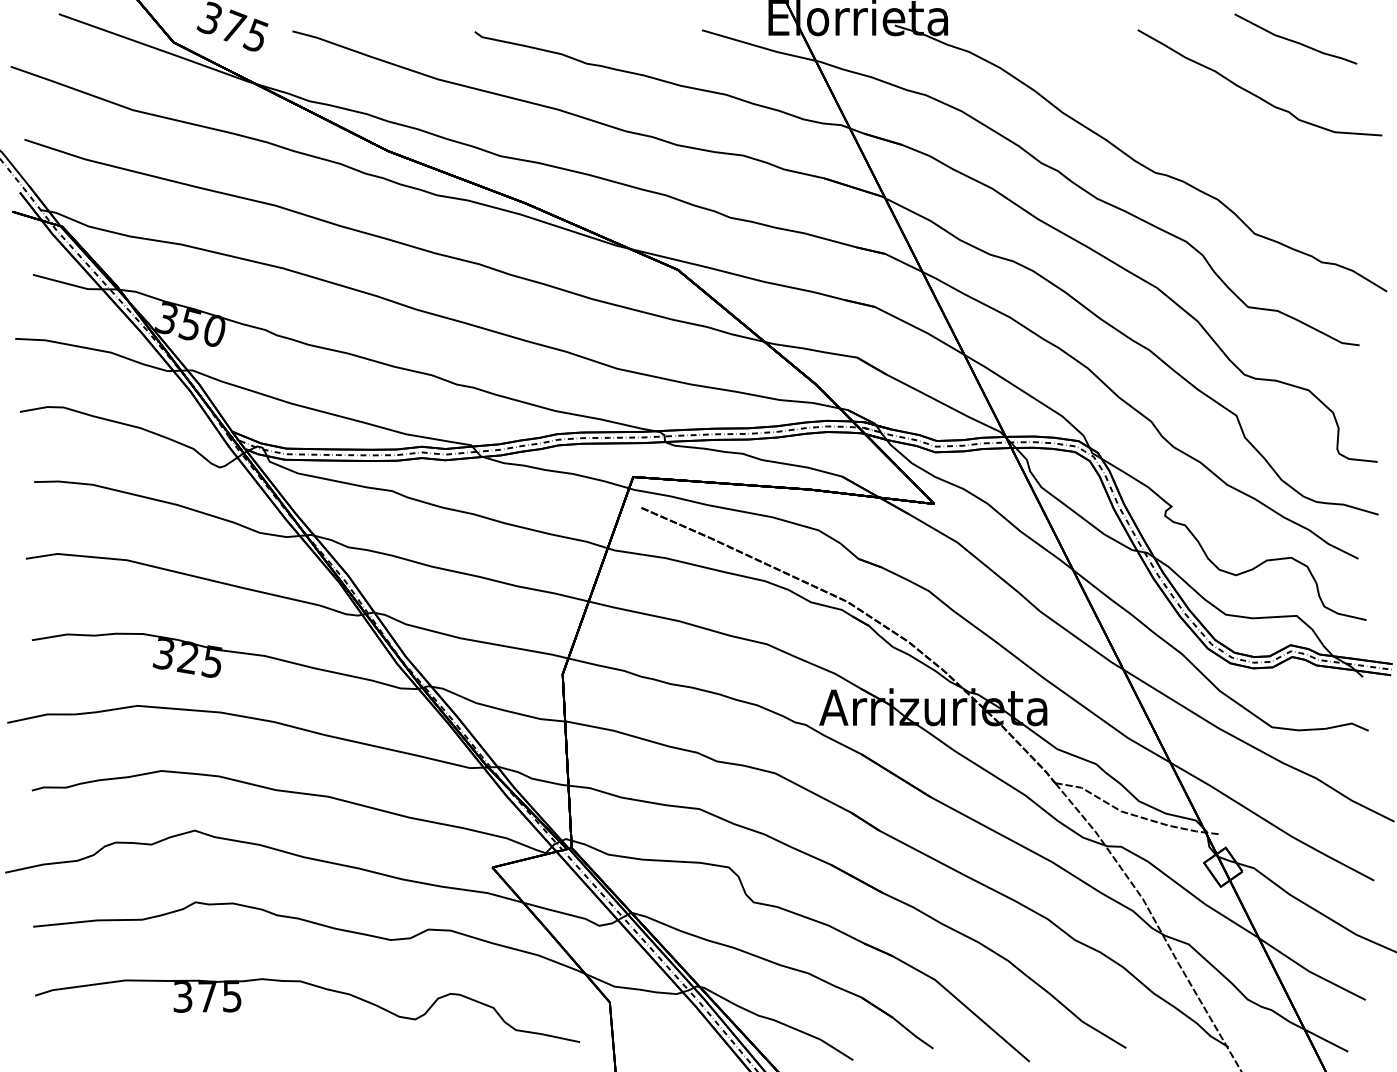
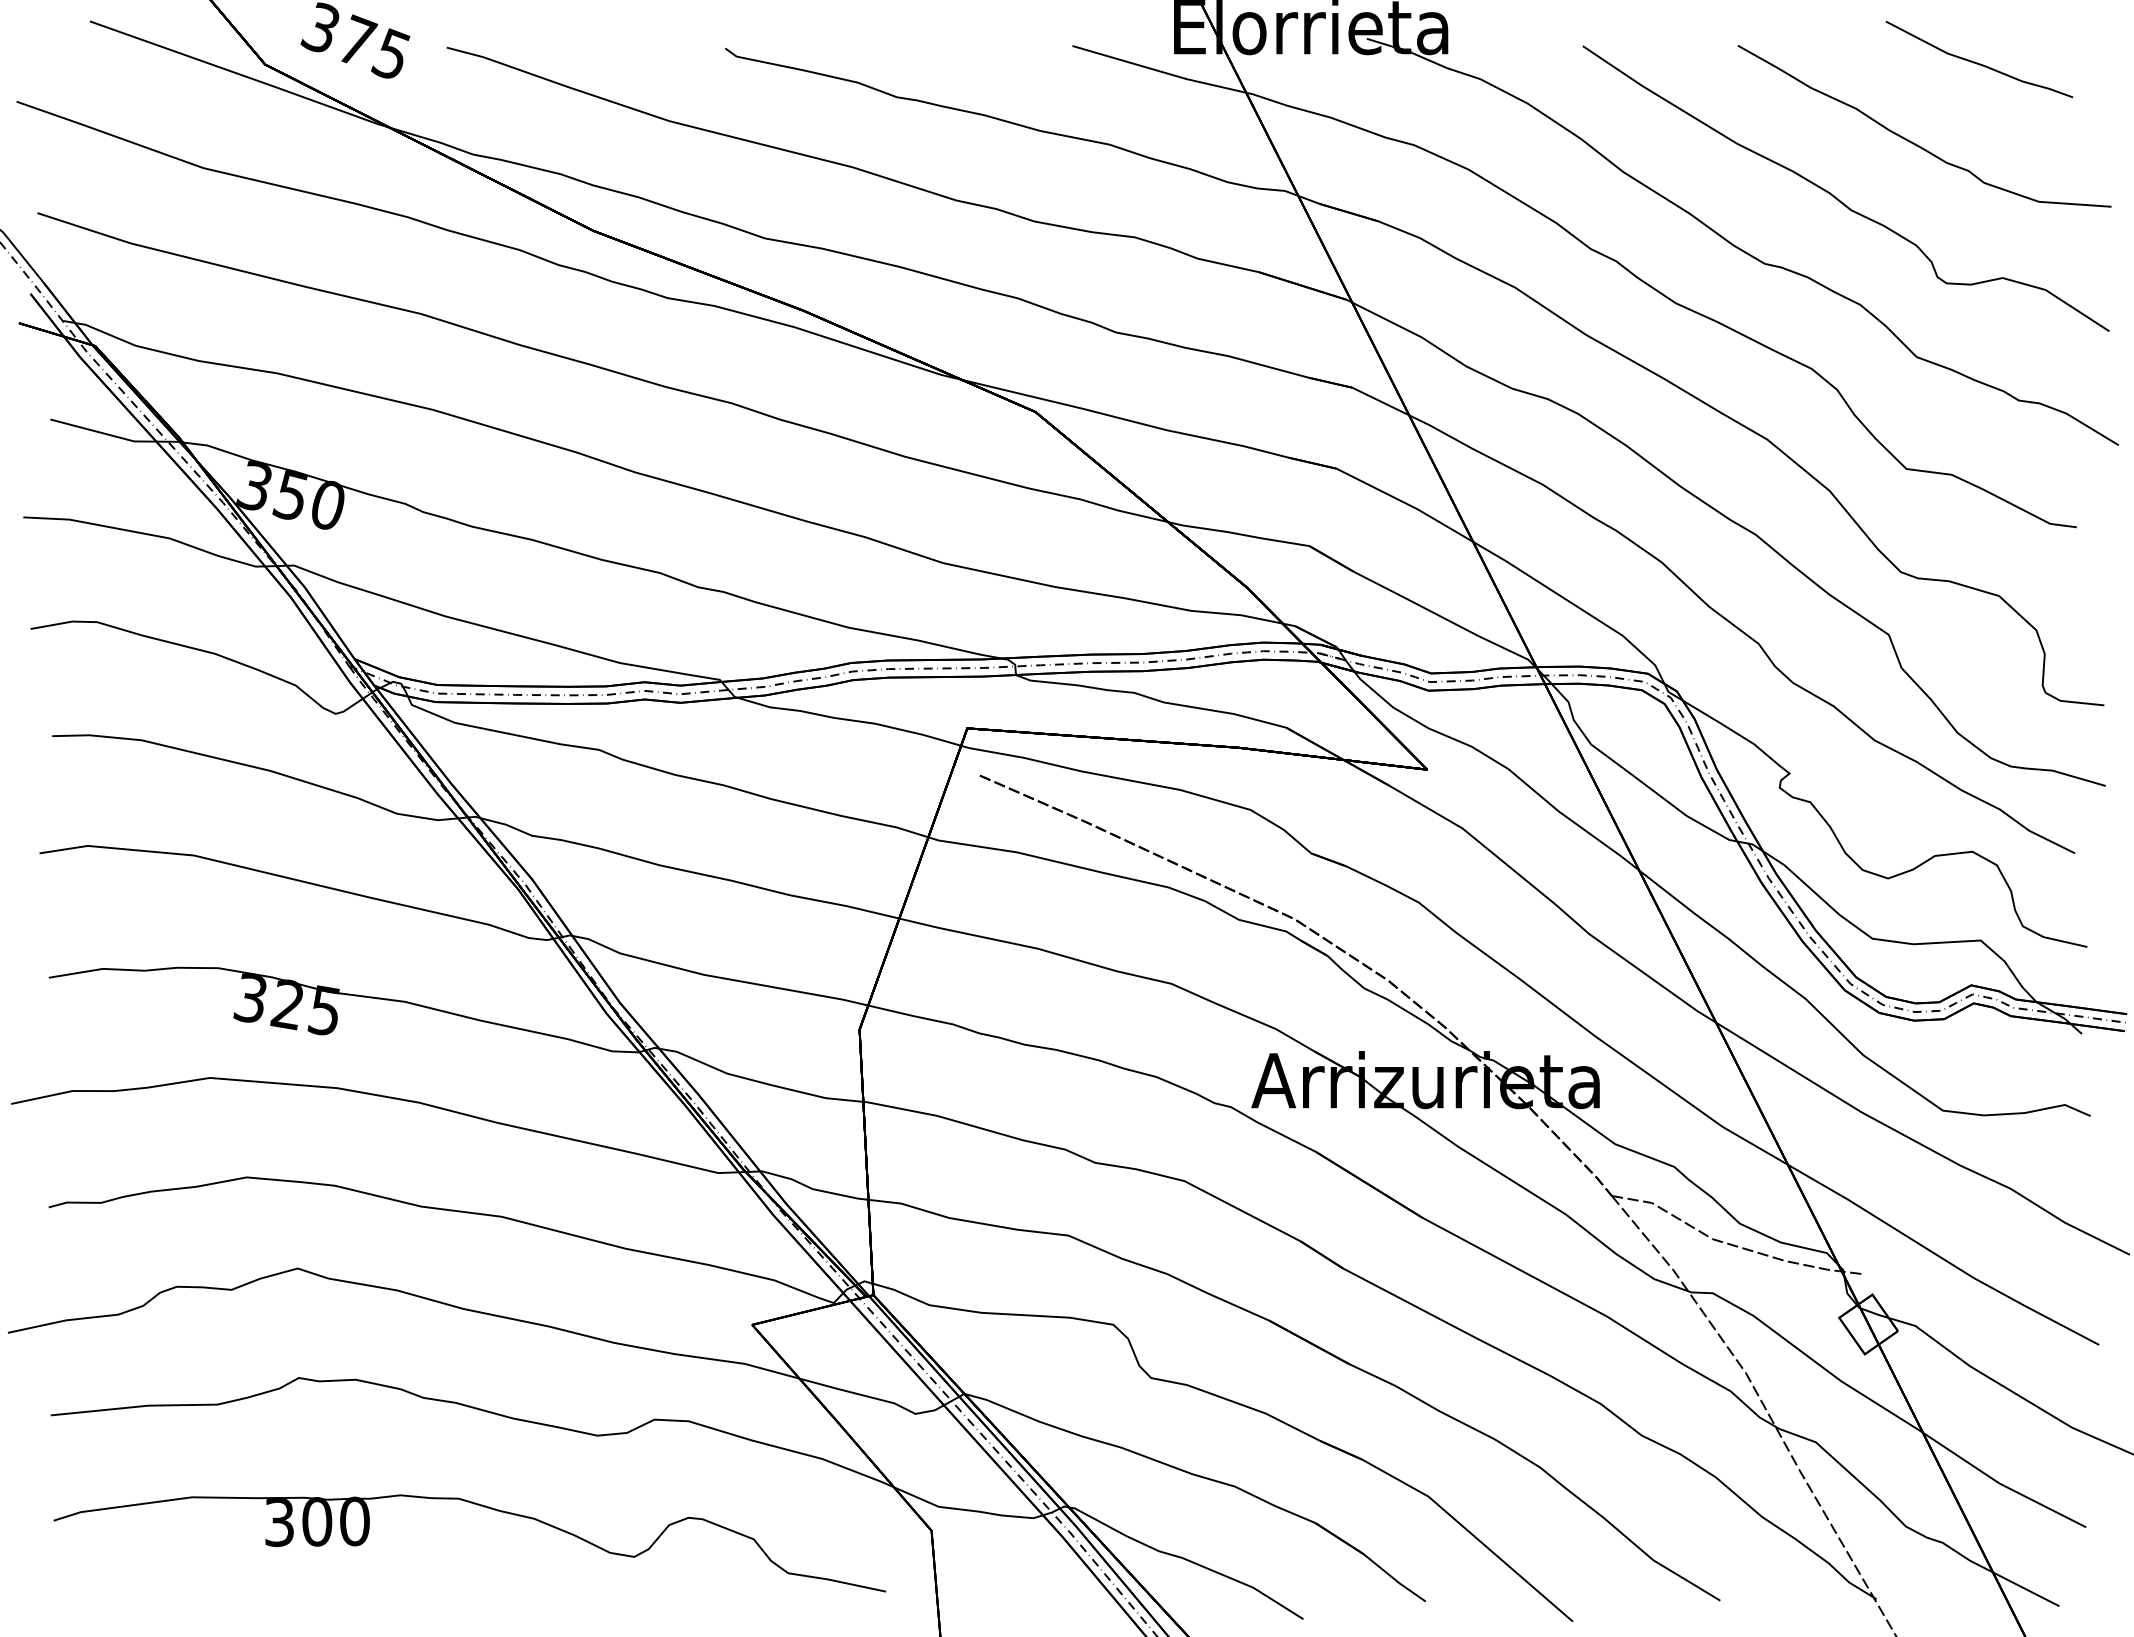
curve: (1203, 129) -> (1838, 197), added
text: (220, 996) -> (336, 1521), 375 -> 300

